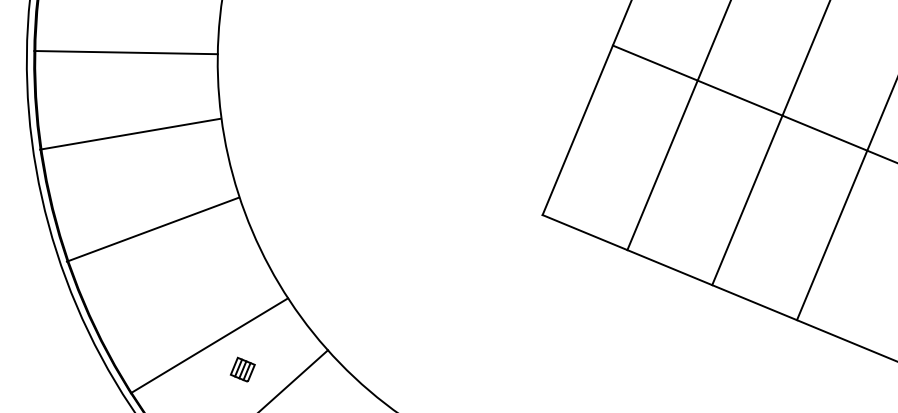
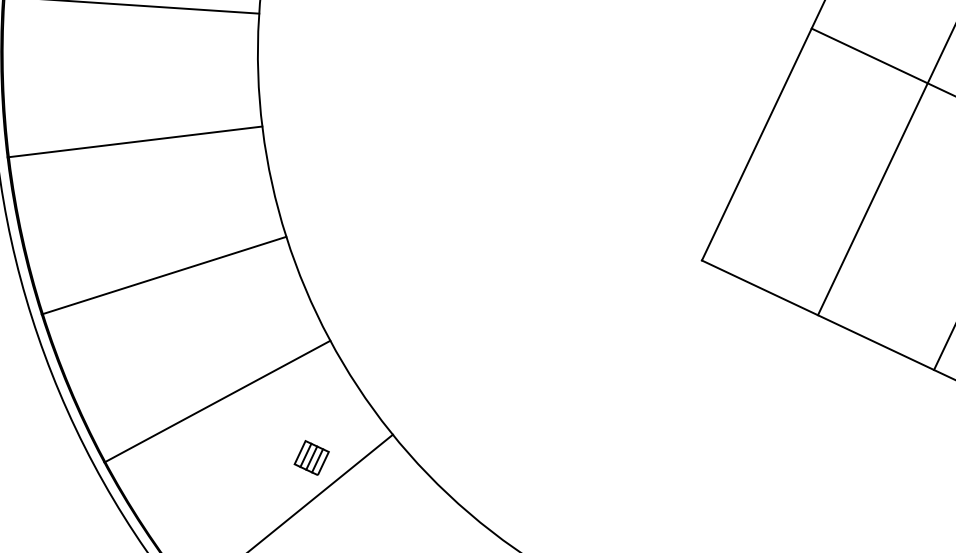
line: (130, 133) -> (134, 140), moved
line: (152, 229) -> (163, 275), moved
line: (209, 345) -> (217, 401), moved
part: (242, 369) -> (311, 457), moved

